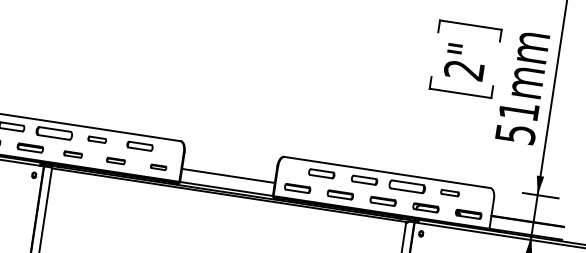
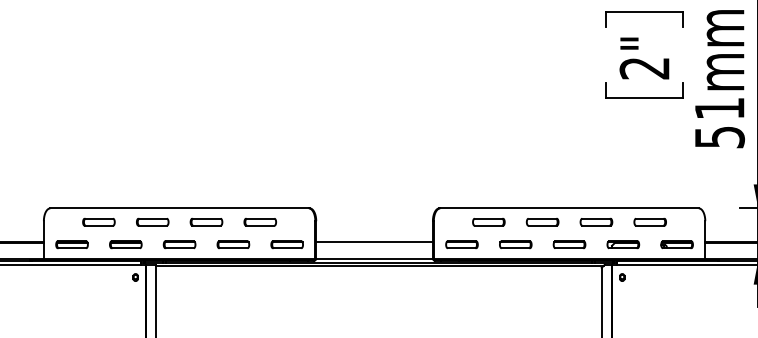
part: (54, 132) -> (152, 221), size x0.71
part: (97, 139) -> (206, 221), size x1.43
part: (73, 154) -> (179, 244), size x1.43
part: (116, 160) -> (233, 244), size x1.43
part: (158, 167) -> (286, 244), size x1.67
part: (407, 186) -> (596, 221), size x0.71
part: (449, 192) -> (649, 221), size x1.43

